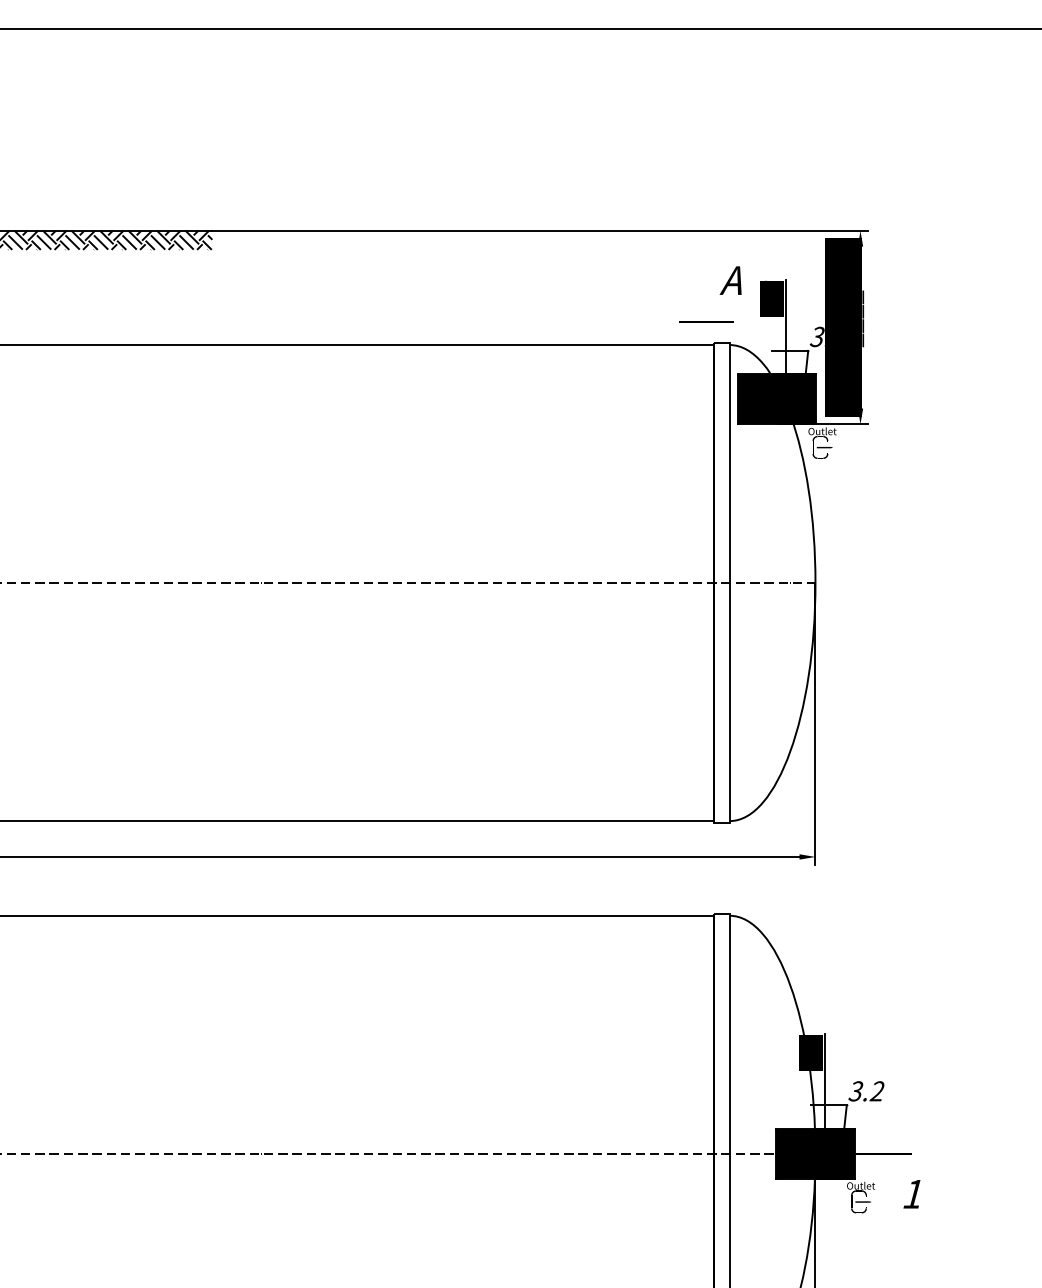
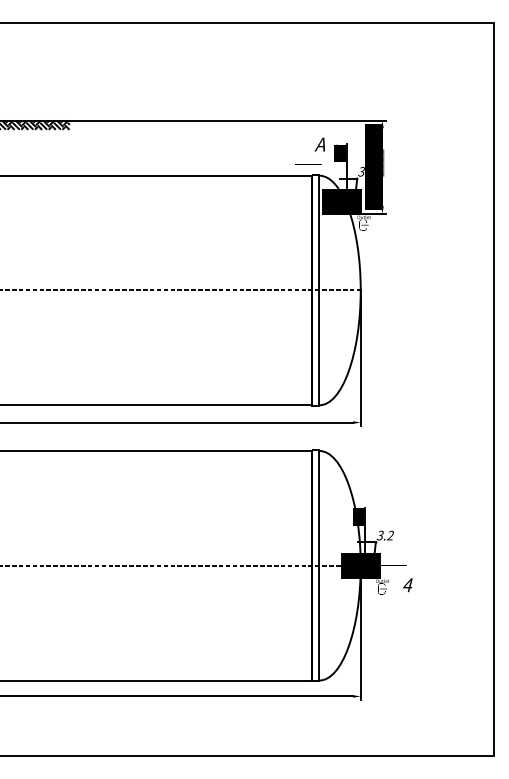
text: (912, 1194) -> (407, 585), 1 -> 4

